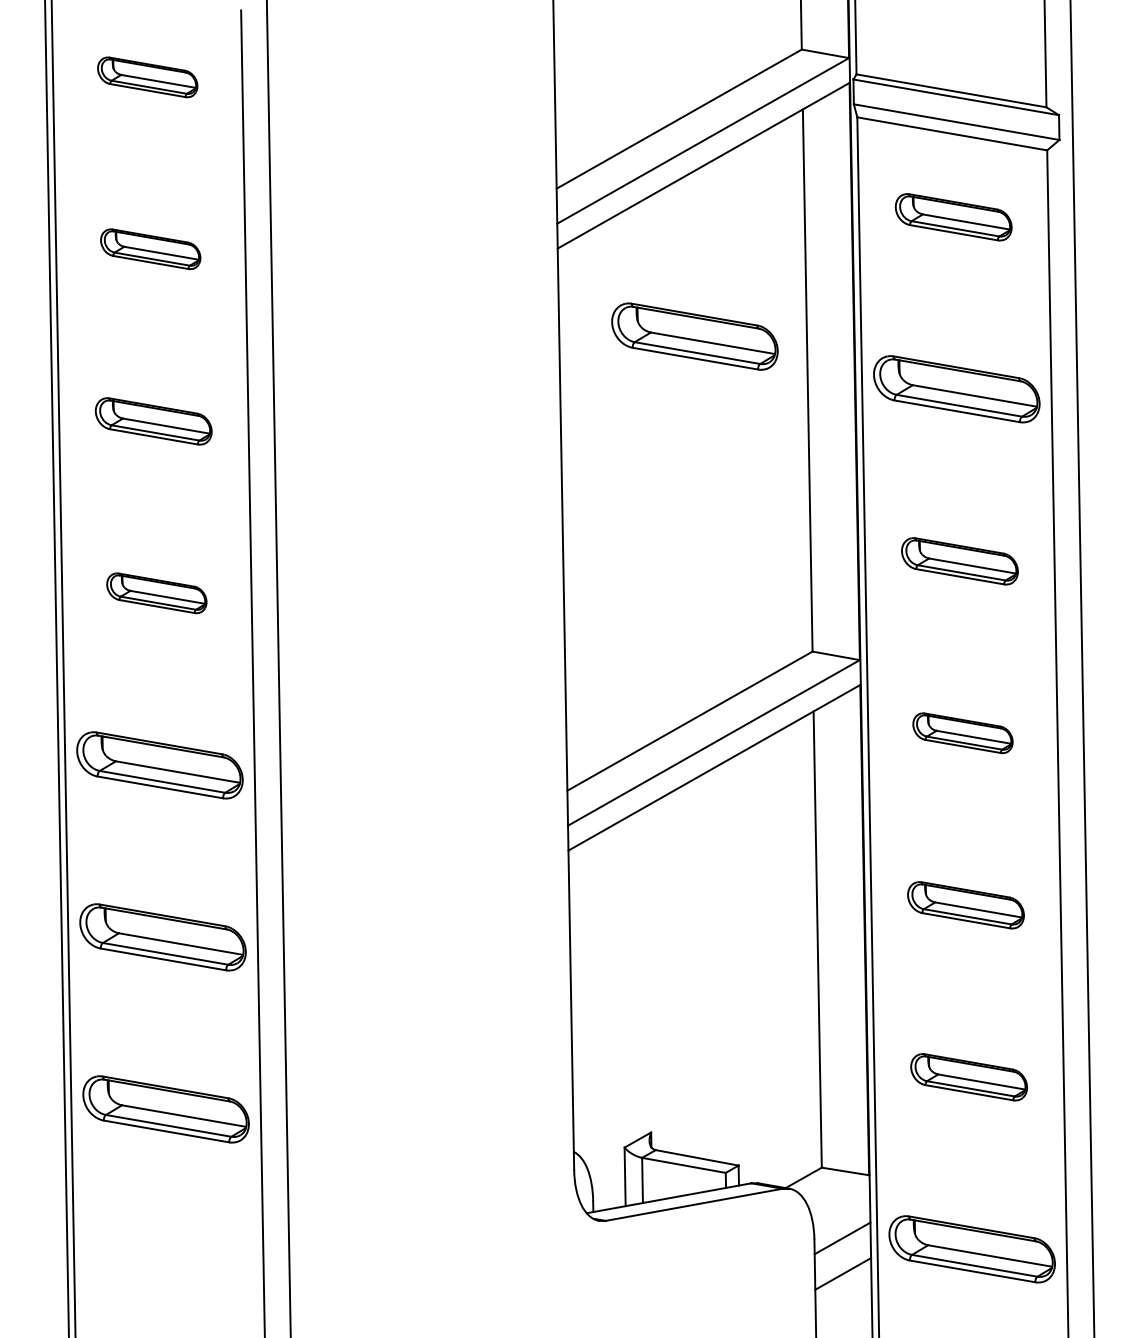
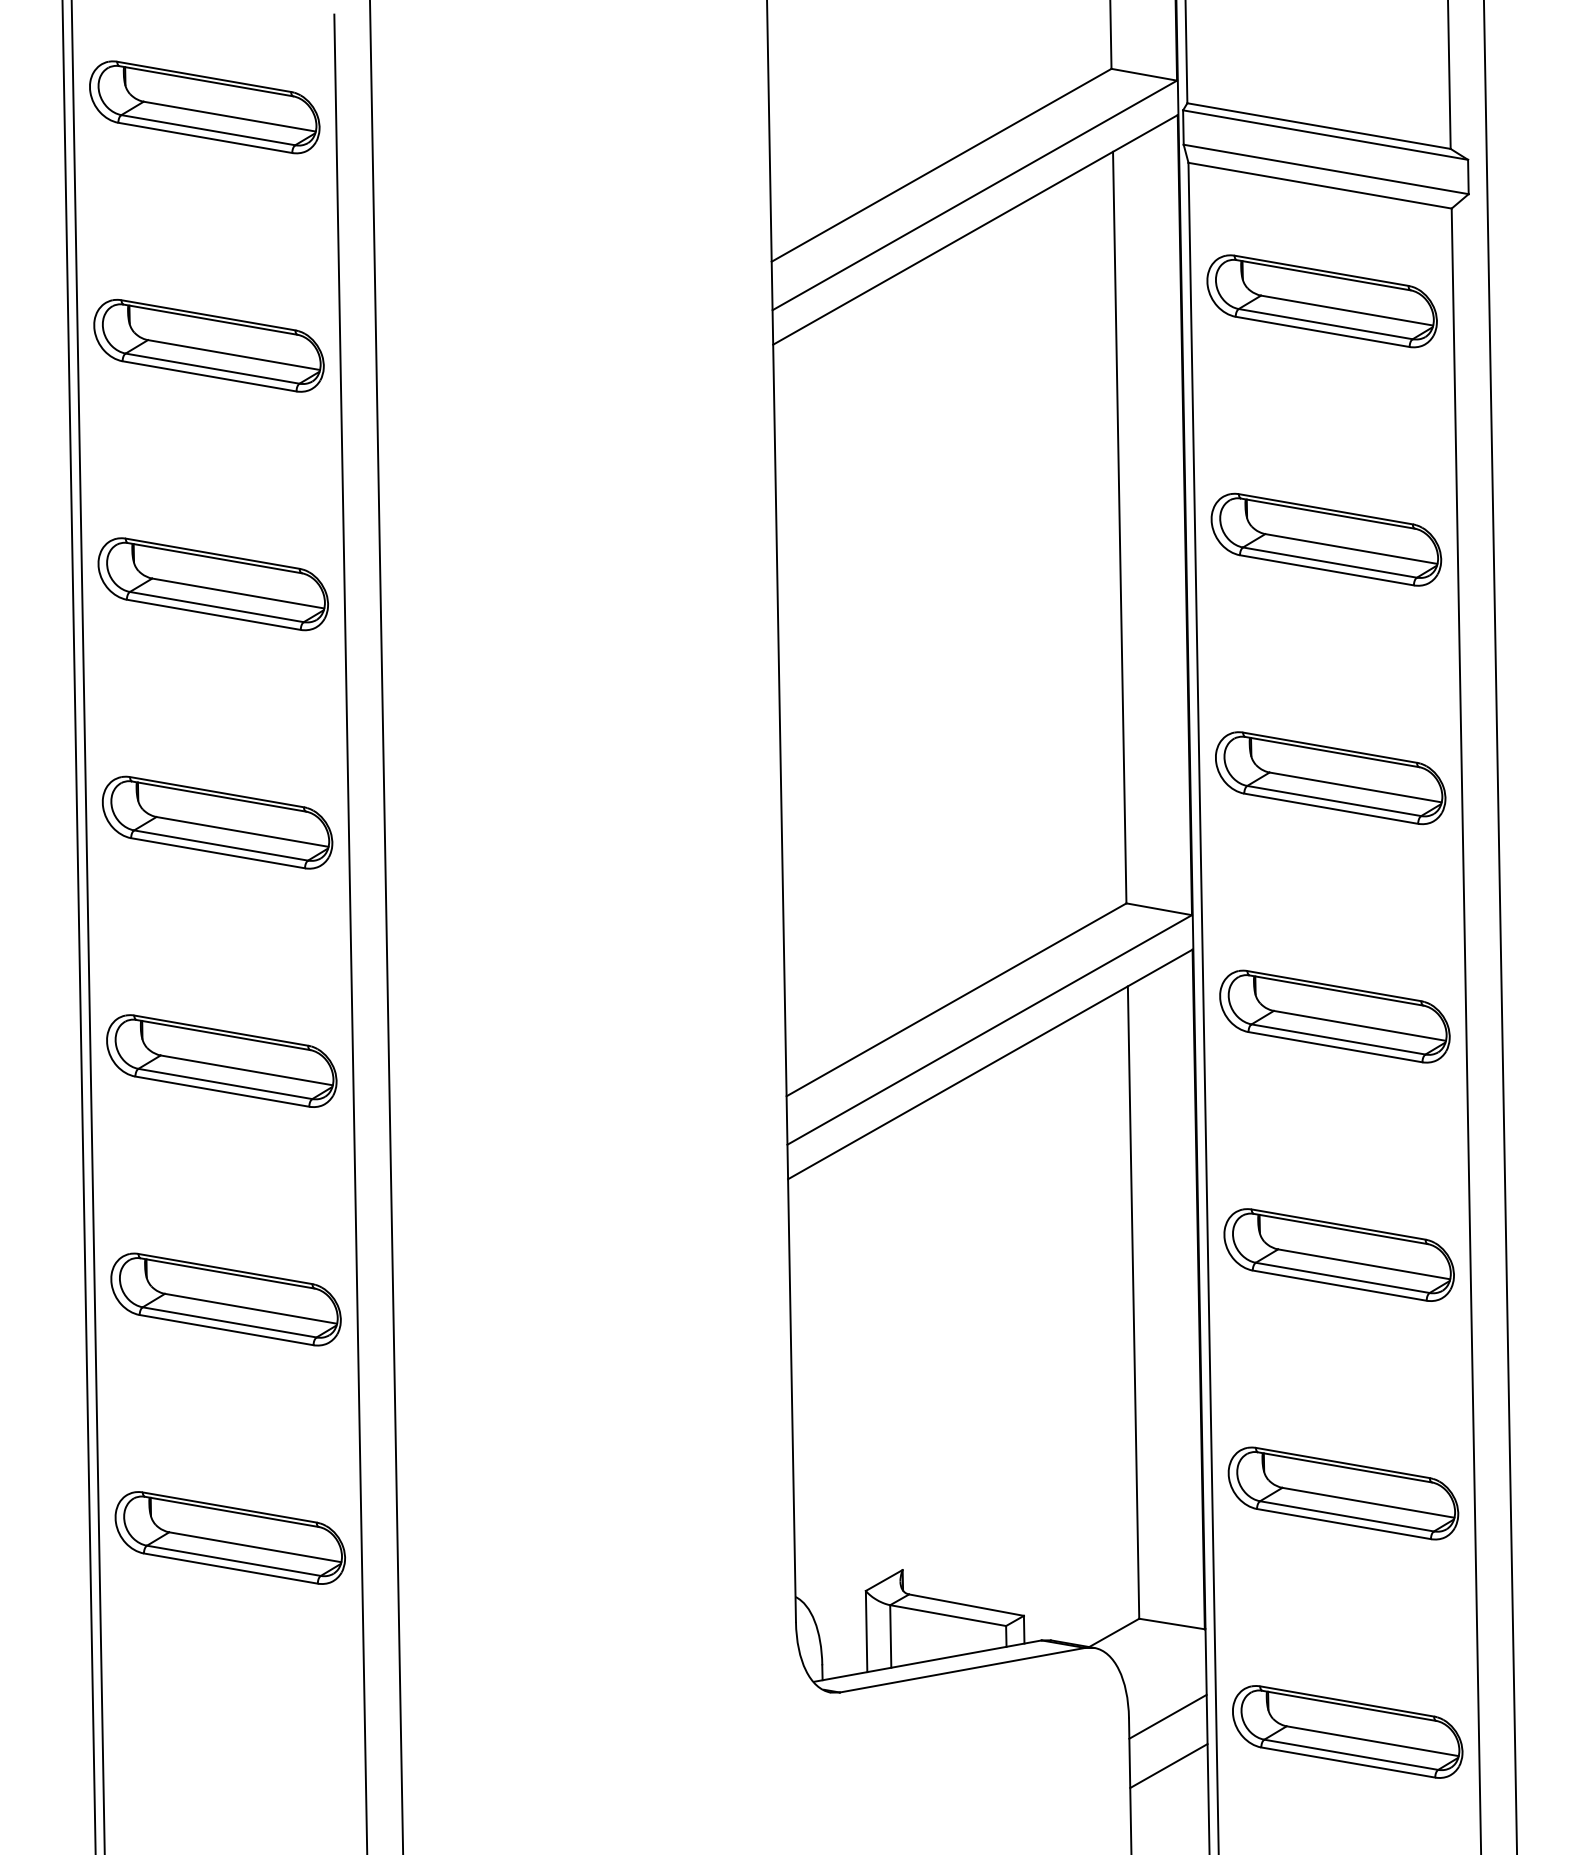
part: (147, 77) -> (204, 107), size x1.67
part: (953, 217) -> (1321, 301), size x1.43
part: (150, 249) -> (208, 345), size x1.67
part: (695, 336) -> (963, 466), removed
part: (153, 421) -> (212, 584), size x1.43
part: (959, 561) -> (1330, 778), size x1.43
part: (156, 593) -> (217, 822), size x1.67
part: (962, 733) -> (1334, 1016), size x1.67
part: (965, 904) -> (1338, 1254), size x1.43
part: (969, 1077) -> (1343, 1493), size x1.43

